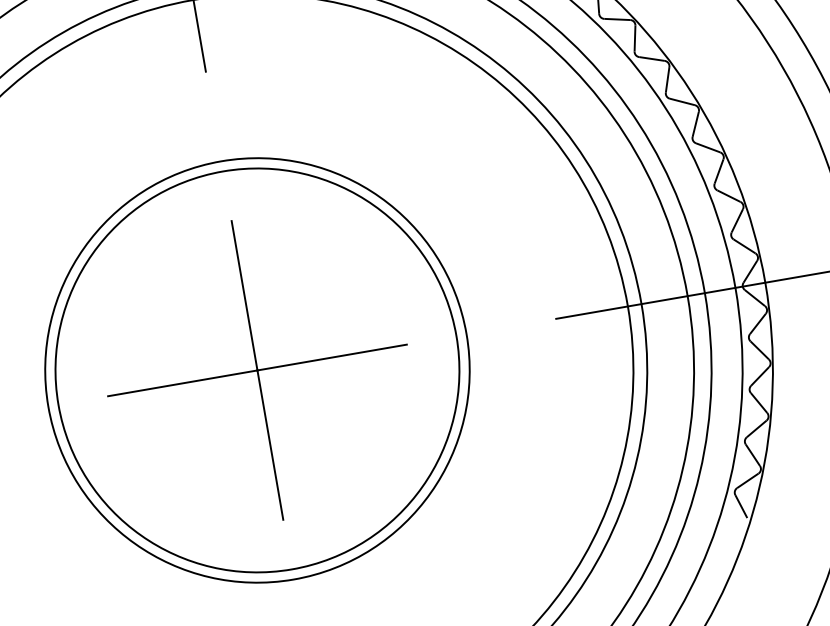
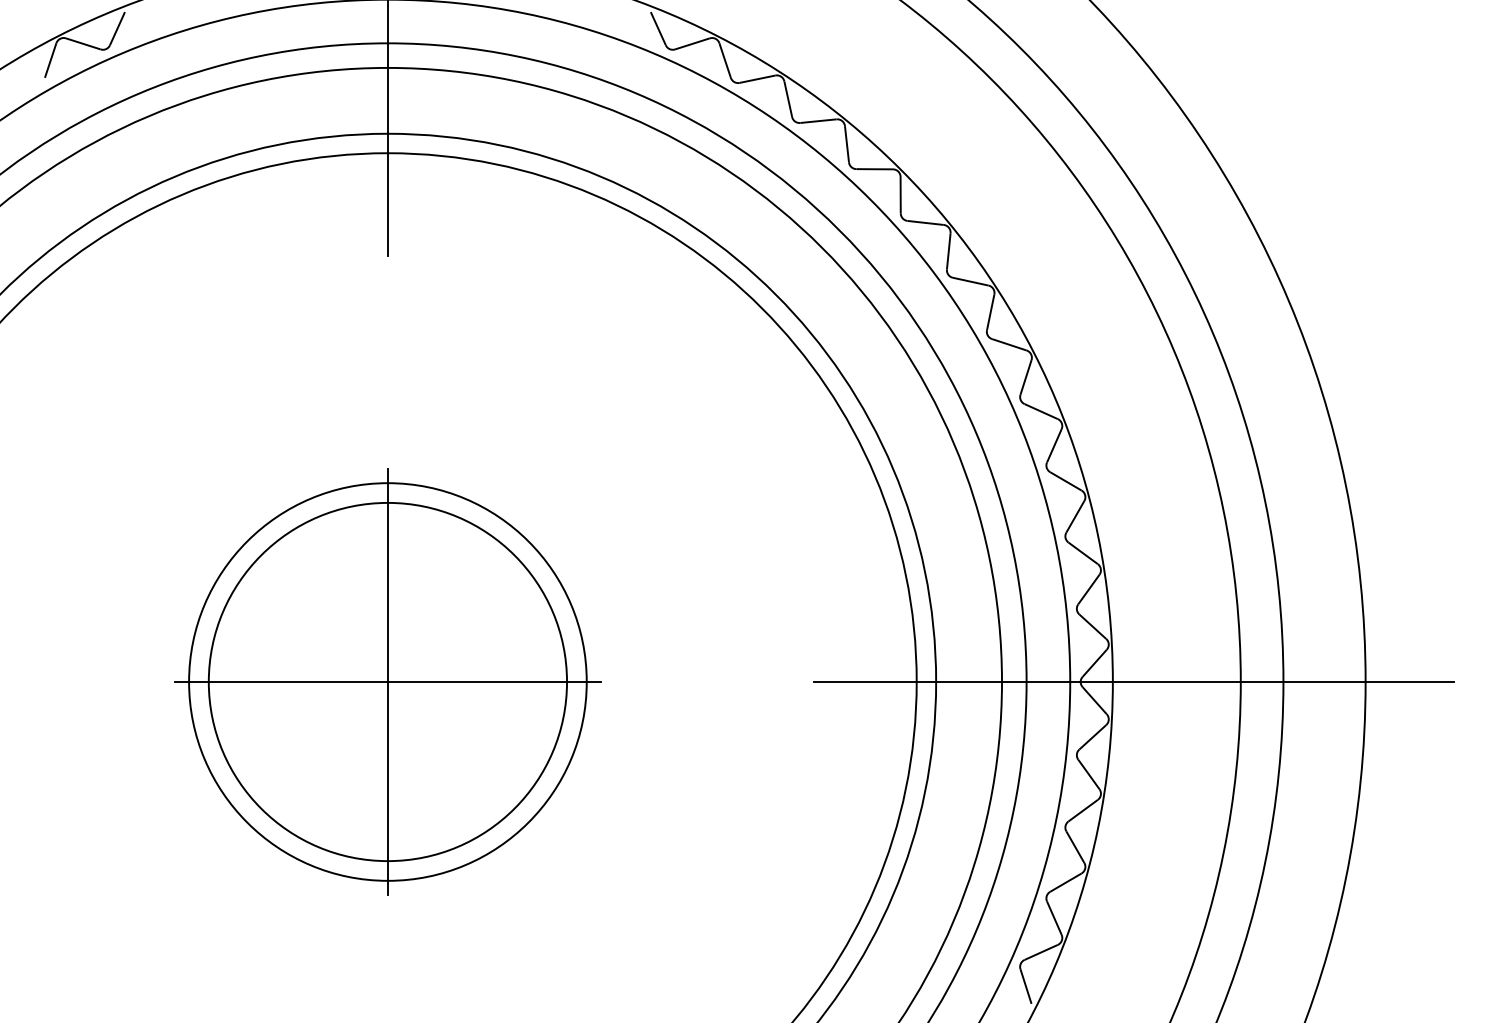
circle: (257, 370) -> (387, 681), size x0.6
circle: (257, 370) -> (387, 681), size x0.7

